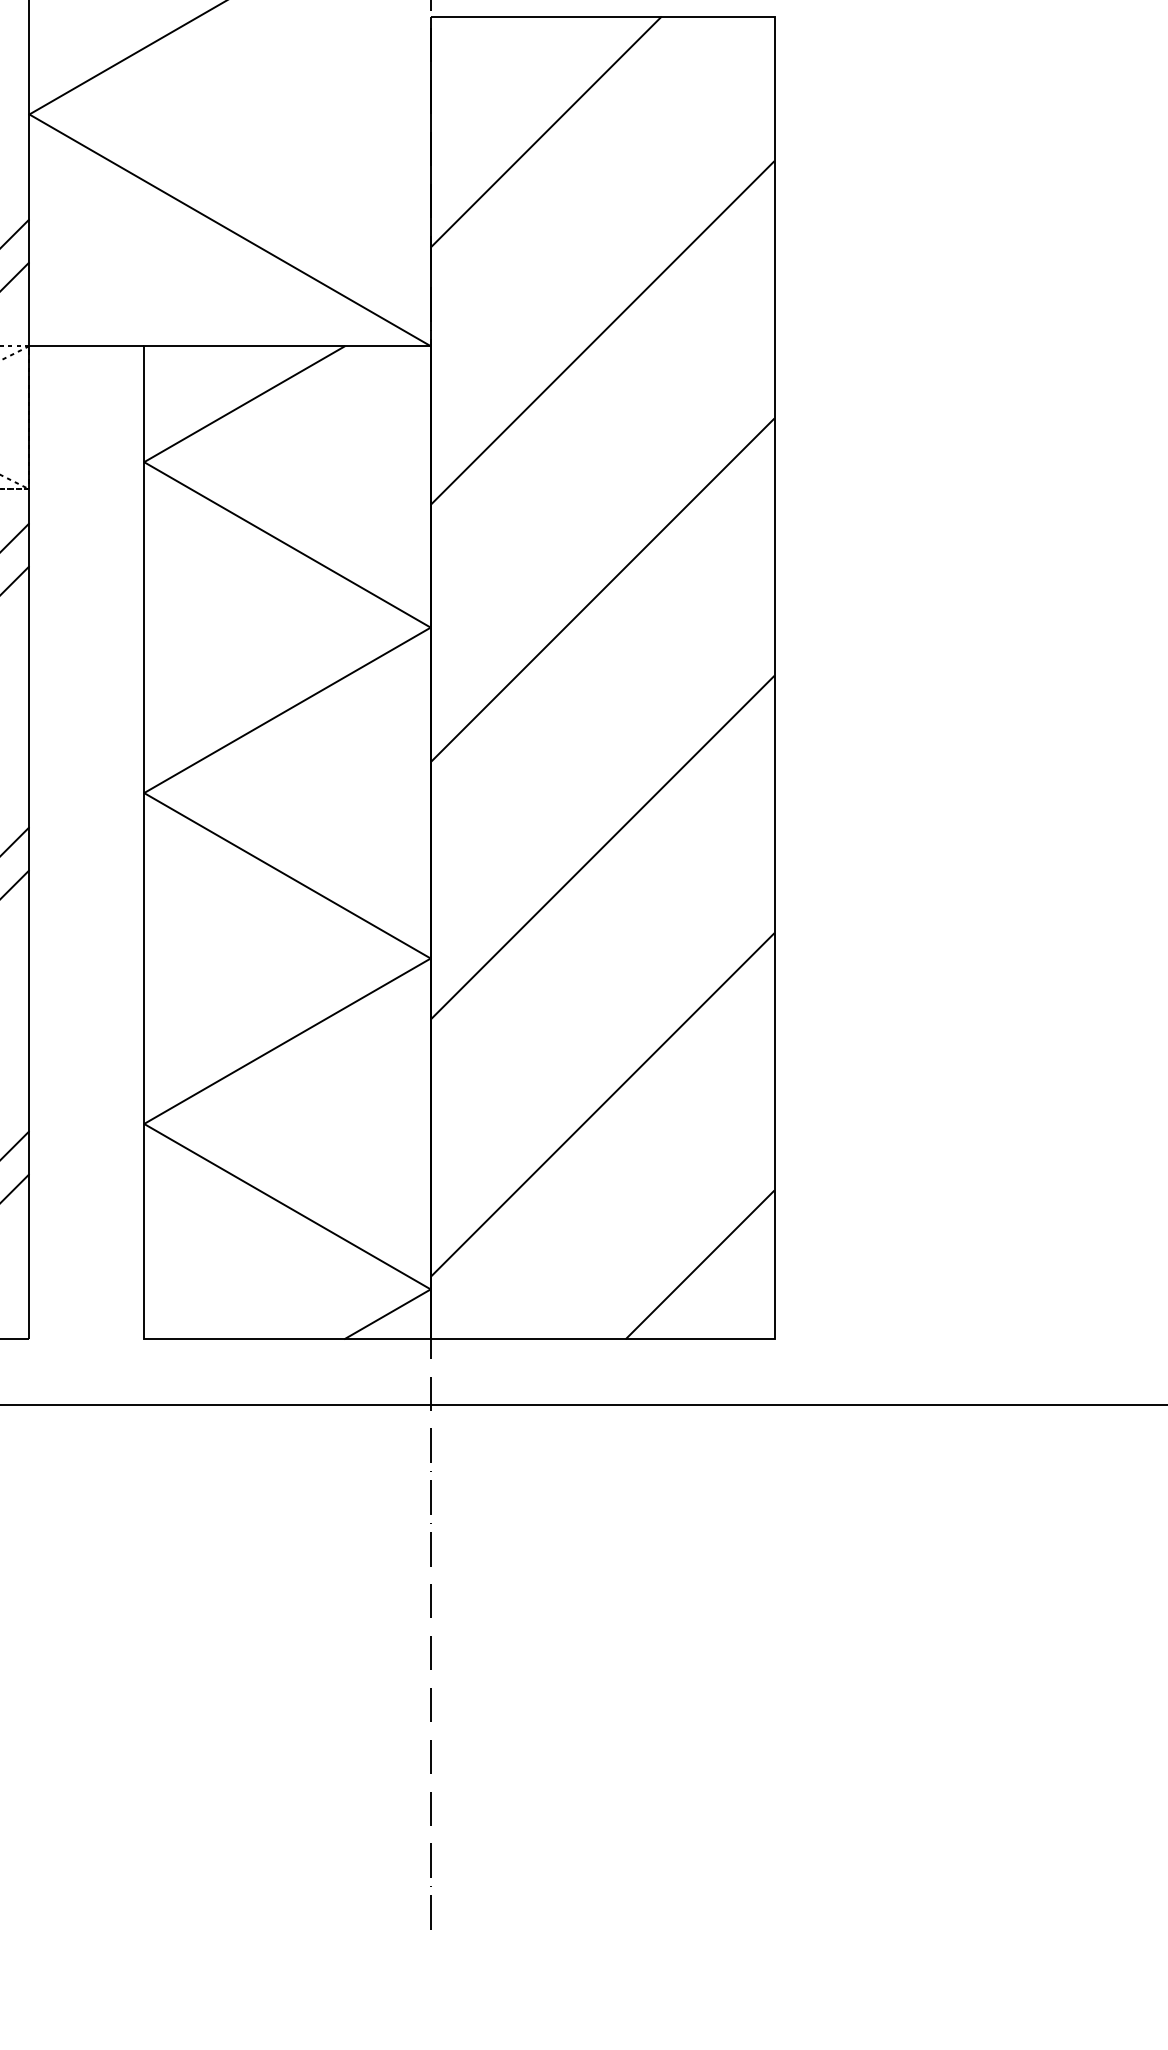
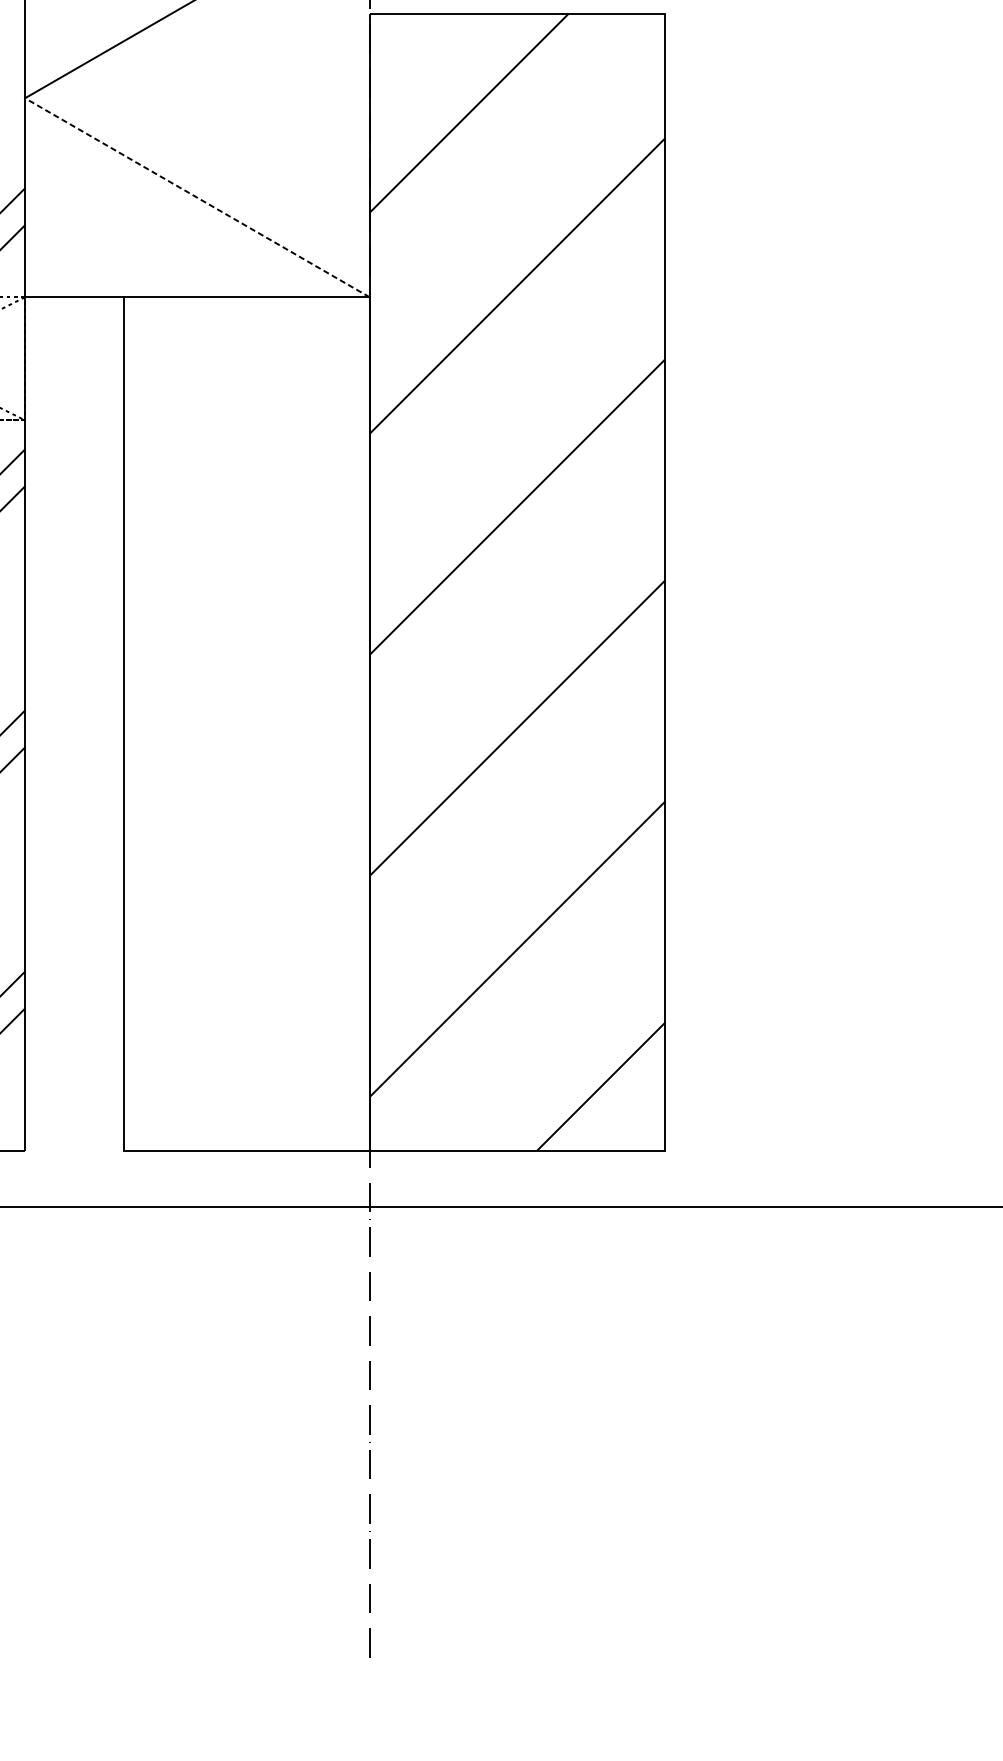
line: (230, 230) -> (197, 197), solid -> dashed
hatch: (287, 842) -> (246, 723), removed

